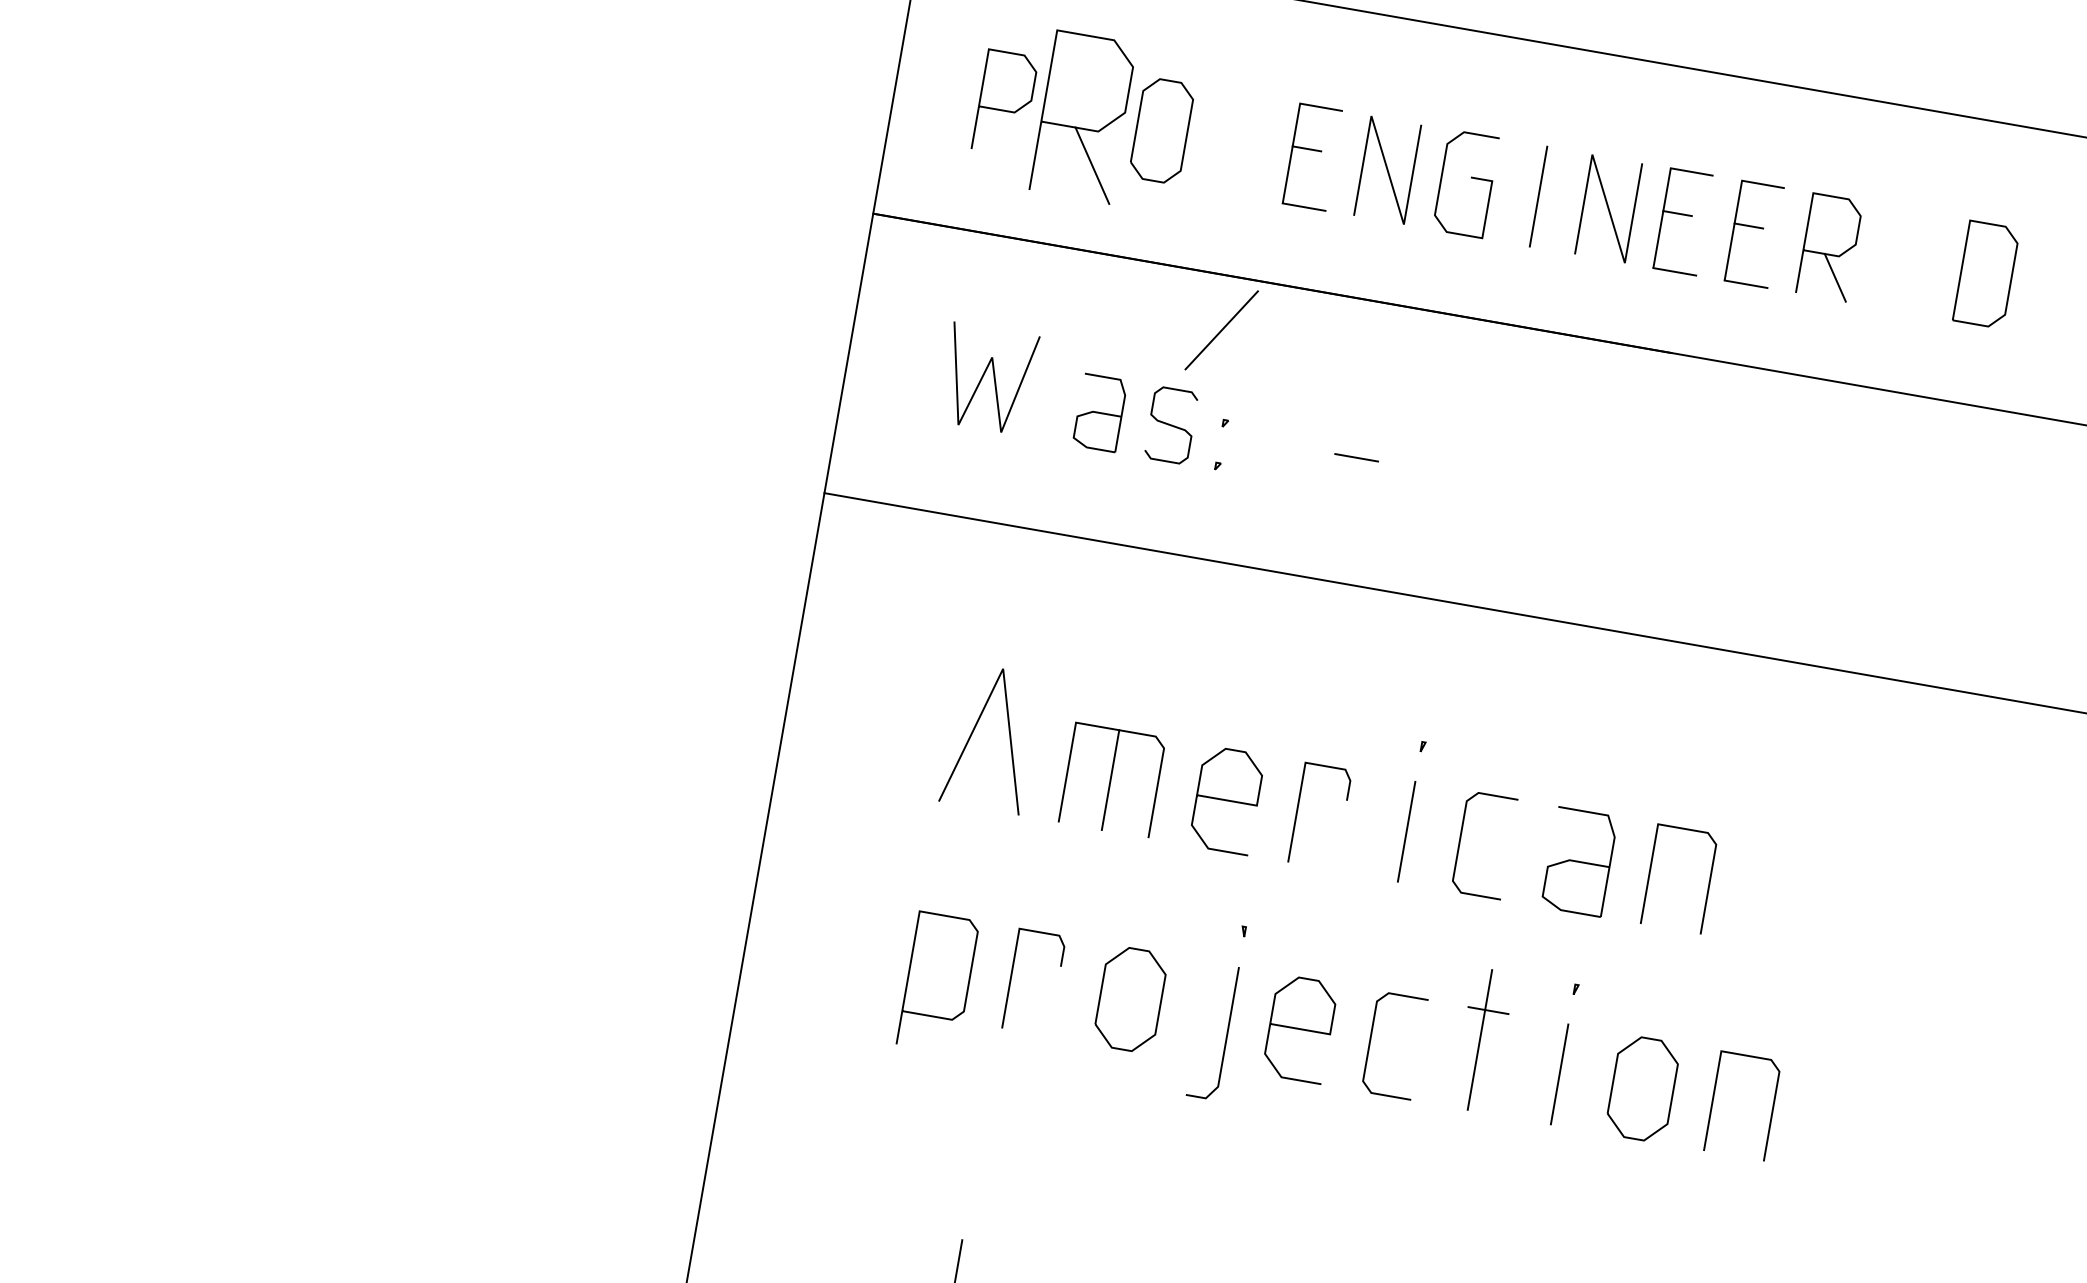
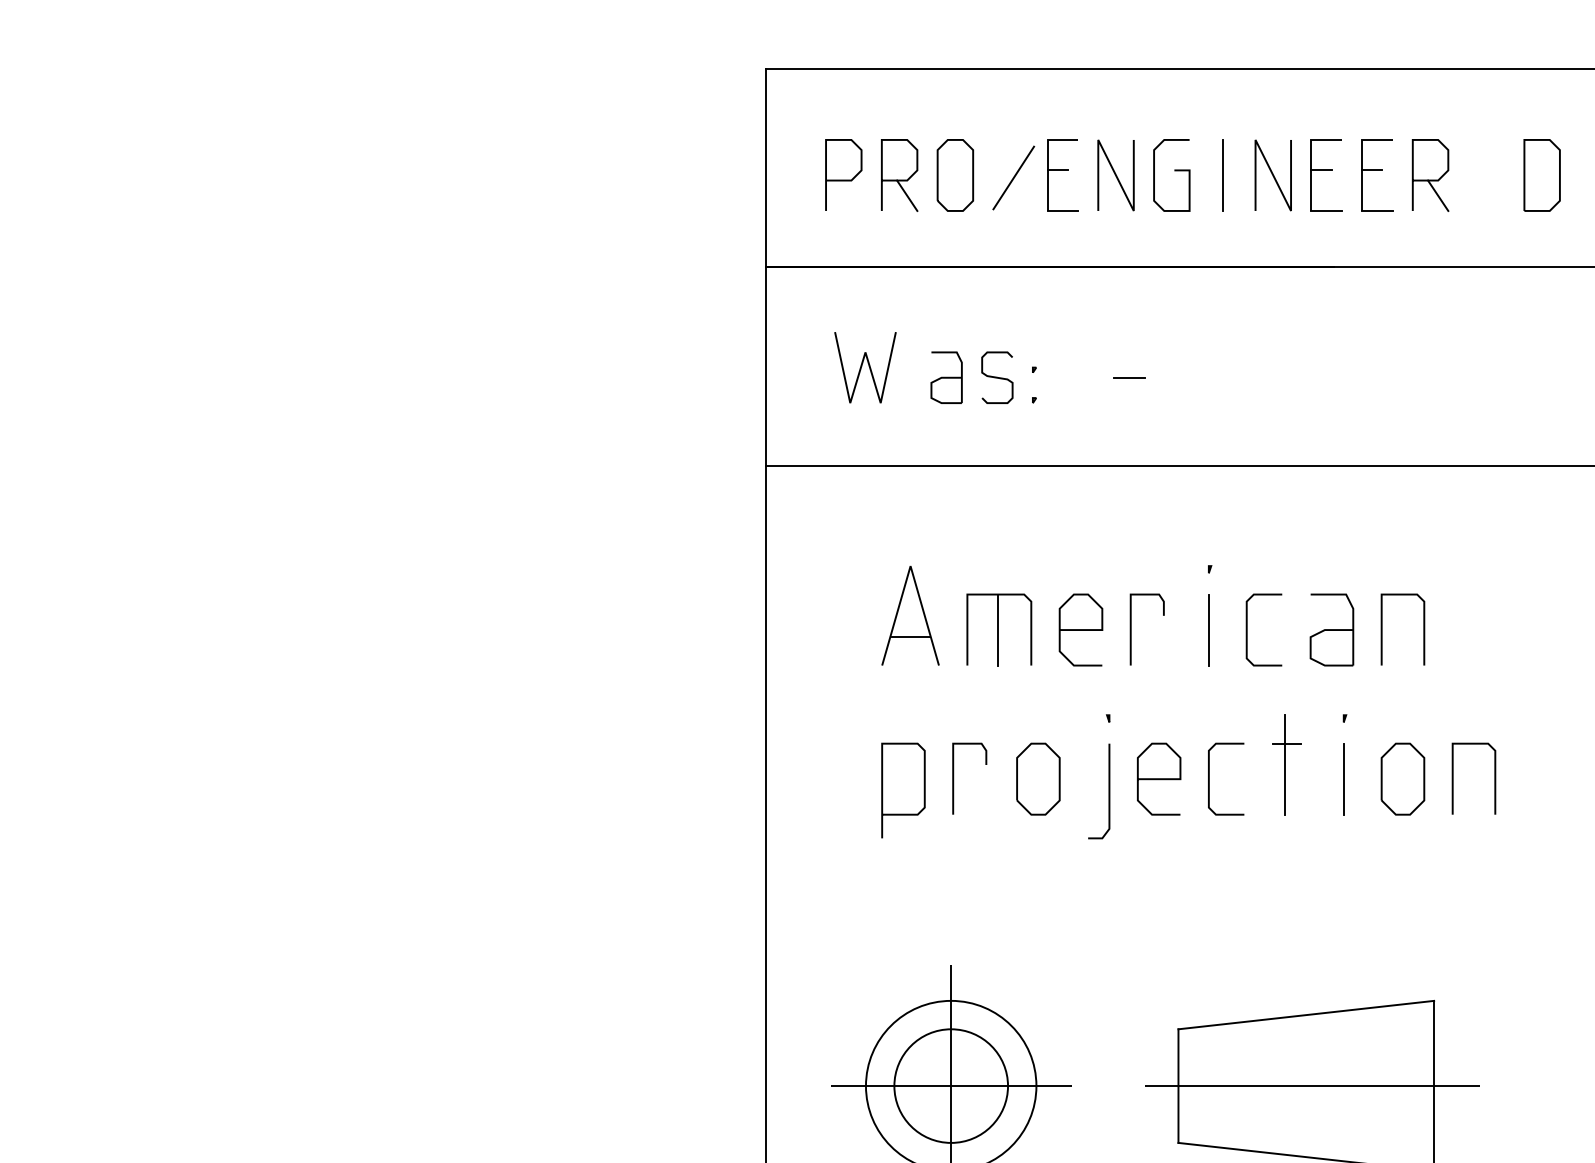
part: (1083, 117) -> (899, 175), size x0.62
line: (1221, 329) -> (1013, 177), moved
line: (985, 769) -> (910, 637), added

